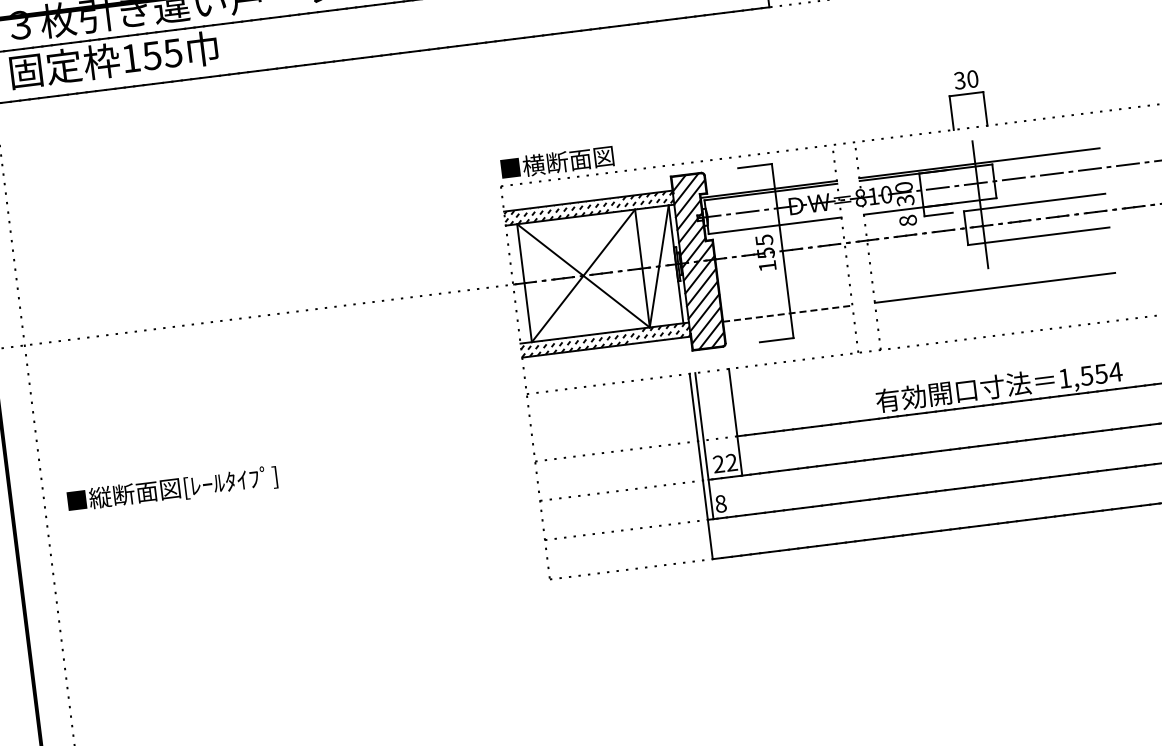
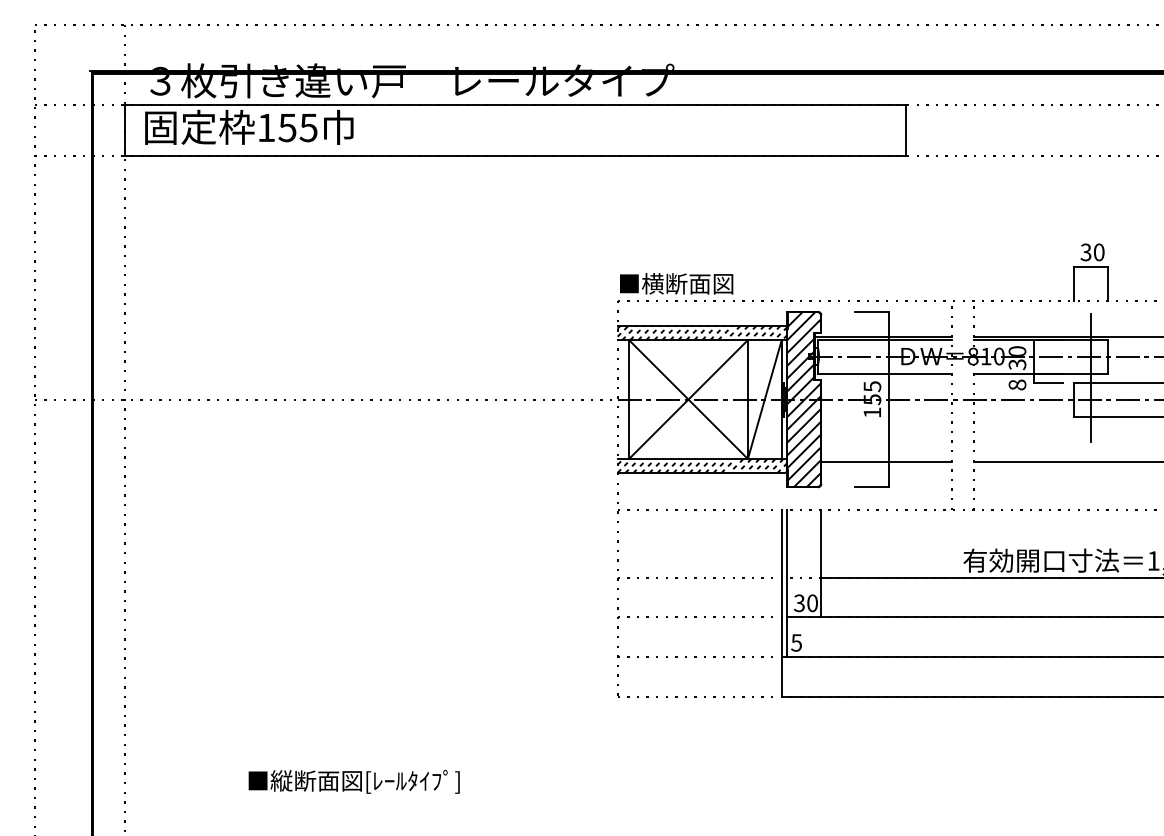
line: (788, 313) -> (887, 462), dashed -> solid
text: (724, 463) -> (805, 603), 22 -> 30
text: (171, 489) -> (353, 781), moved
text: (720, 503) -> (796, 642), 8 -> 5

